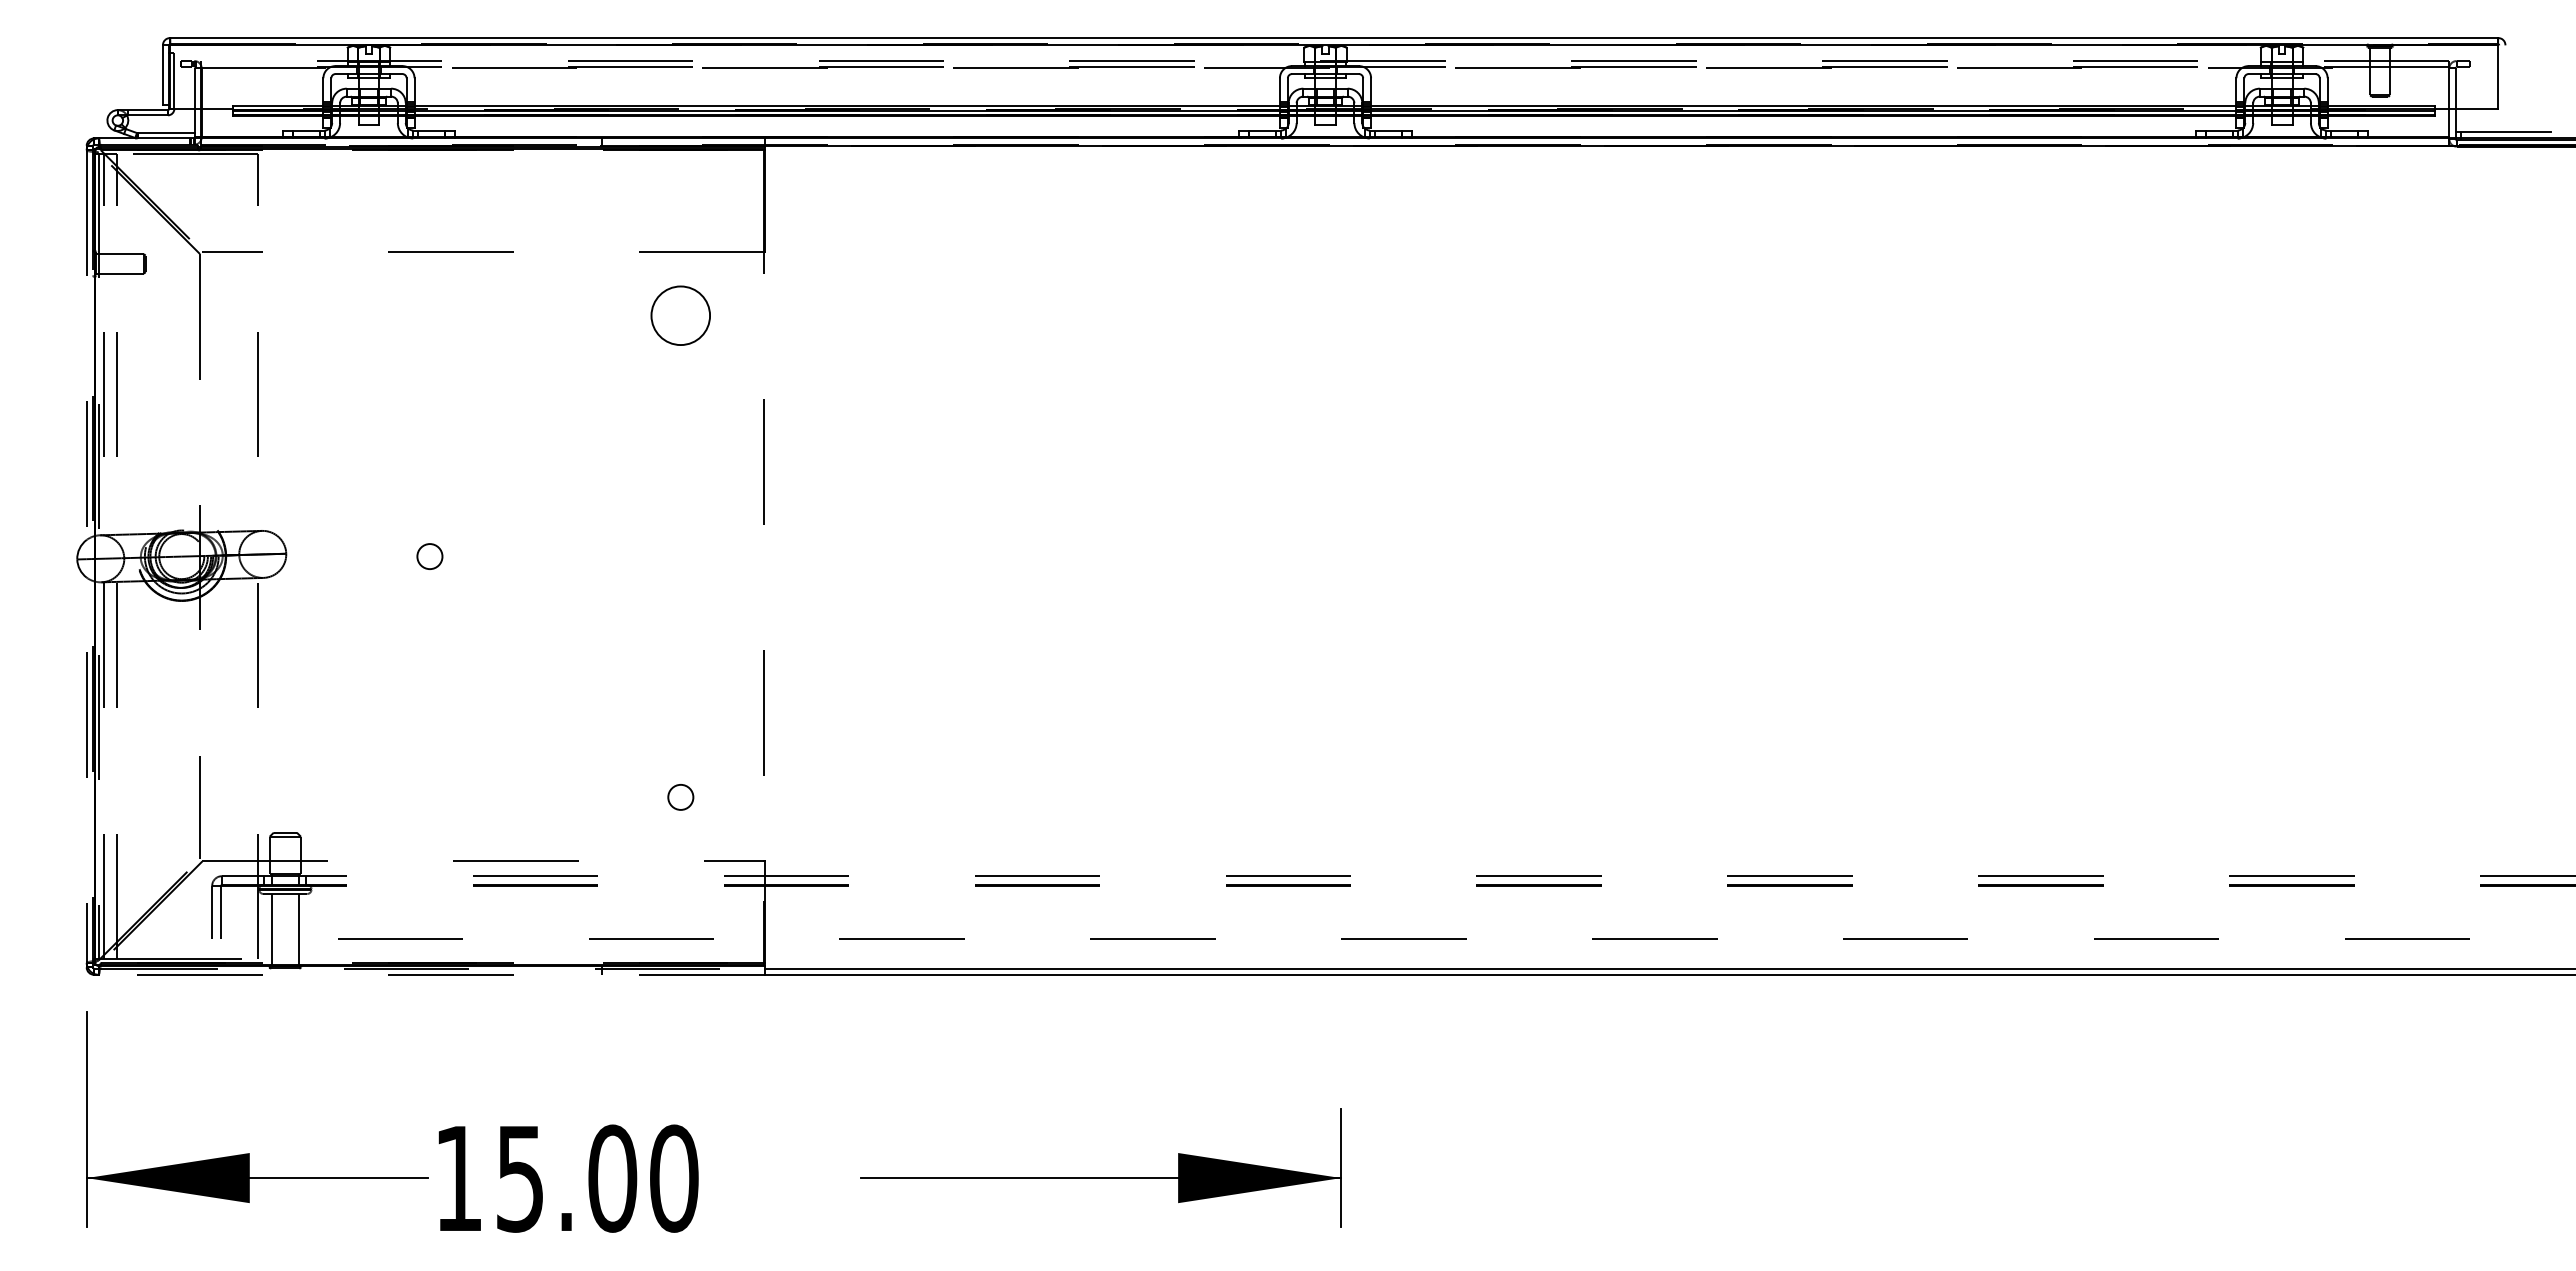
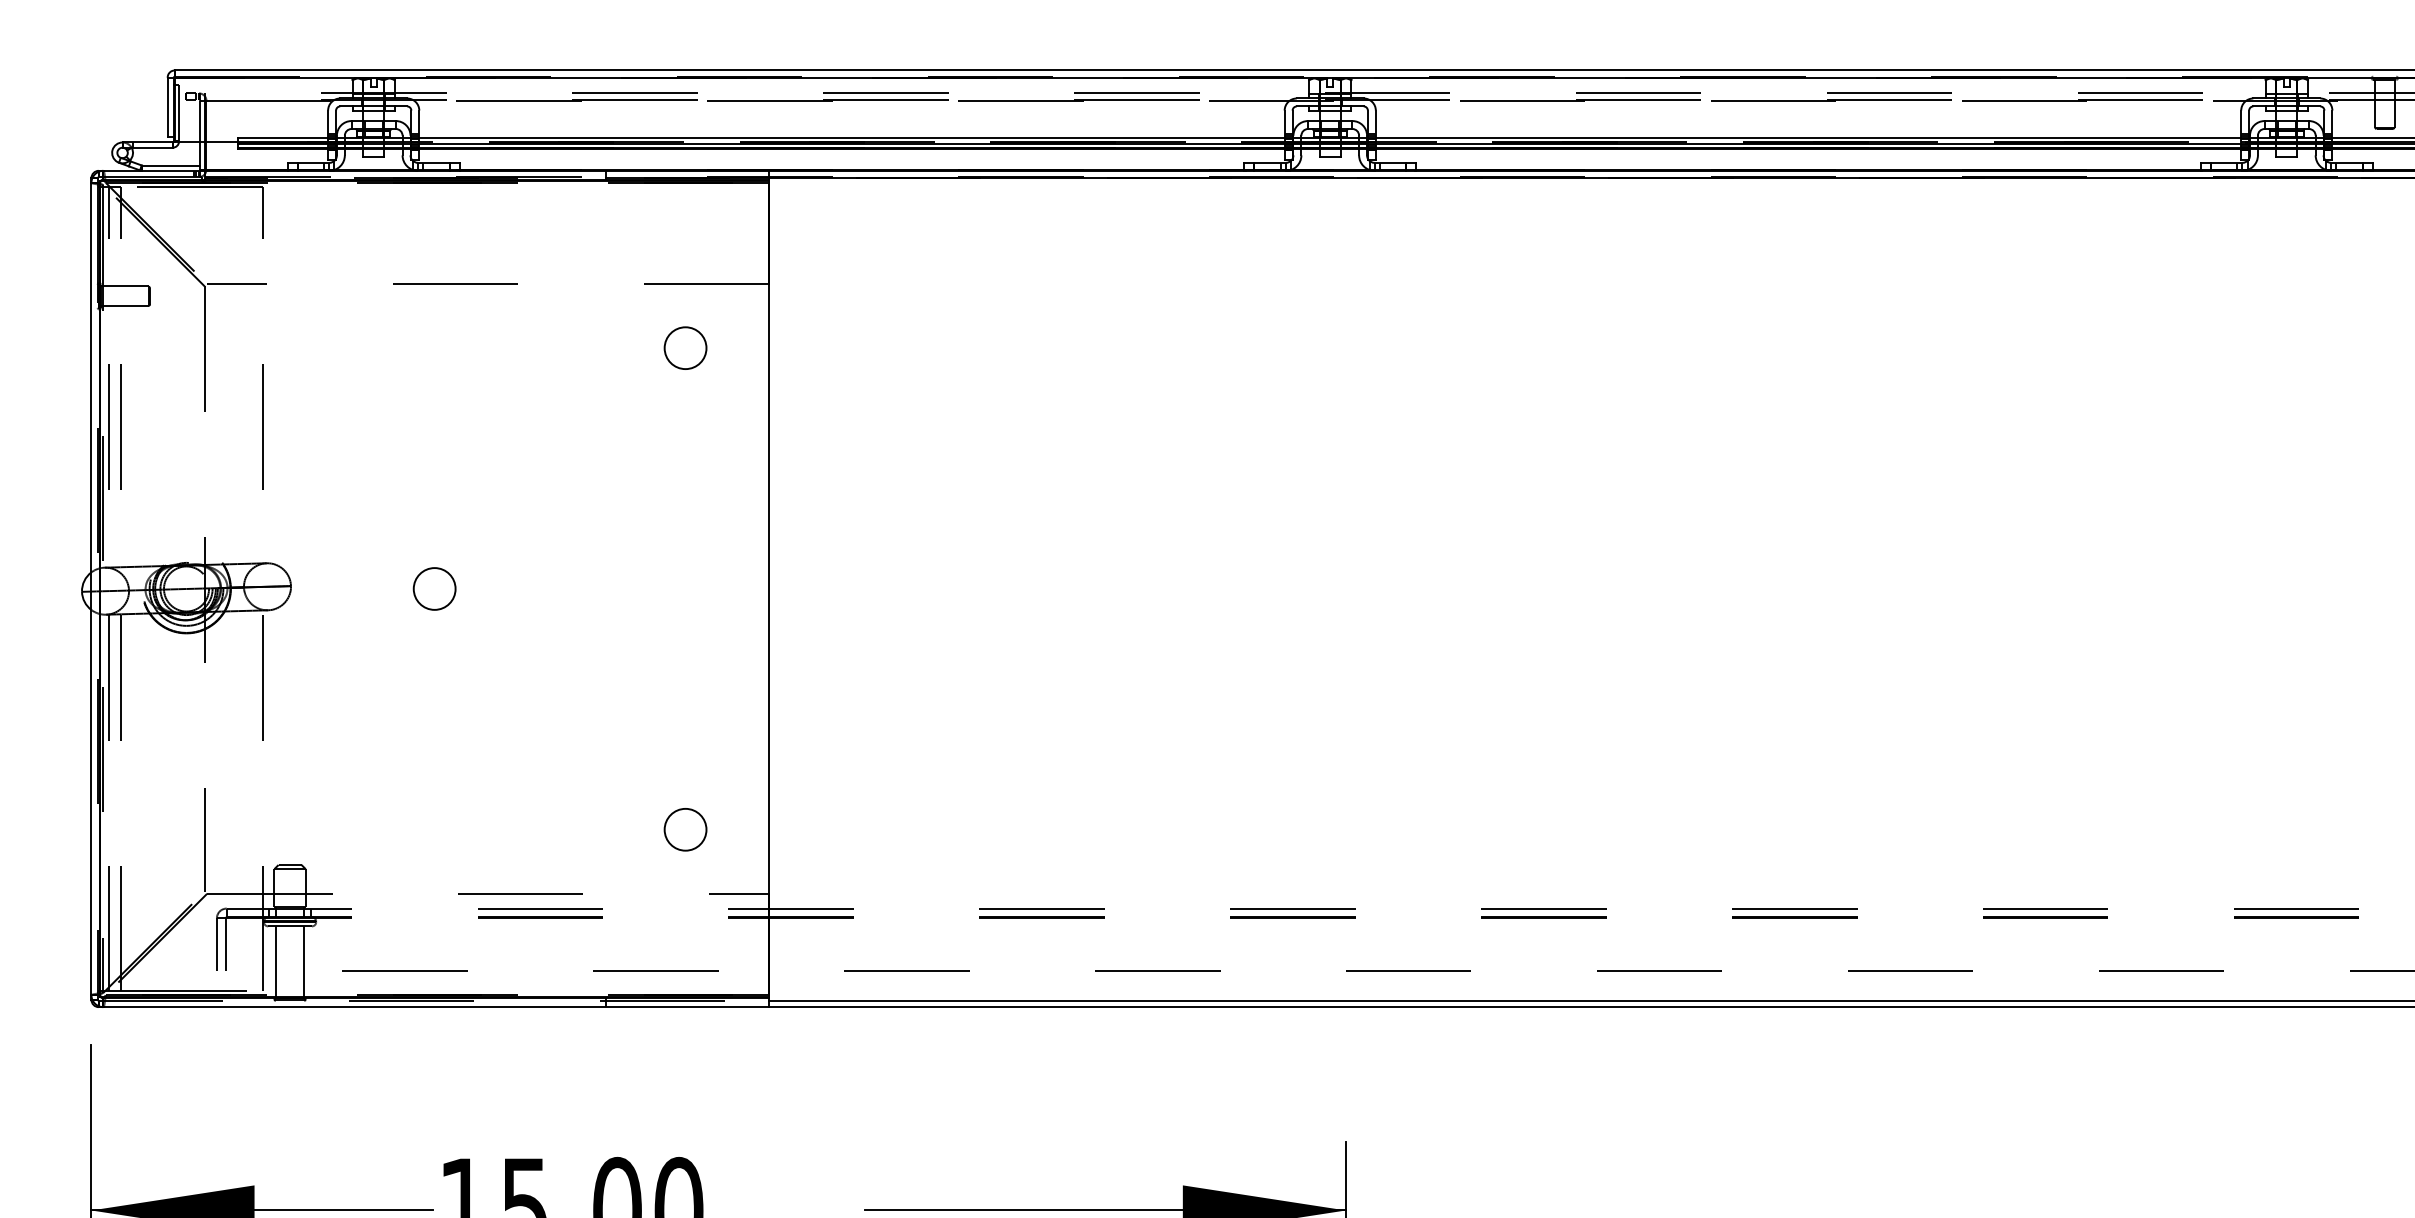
circle: (680, 315) -> (685, 347), size x0.71
circle: (429, 556) -> (434, 588), size x1.67
line: (86, 557) -> (91, 589), dashed -> solid
line: (764, 557) -> (769, 589), dashed -> solid
circle: (680, 797) -> (685, 829), size x1.67
line: (431, 974) -> (436, 1006), dashed -> solid

